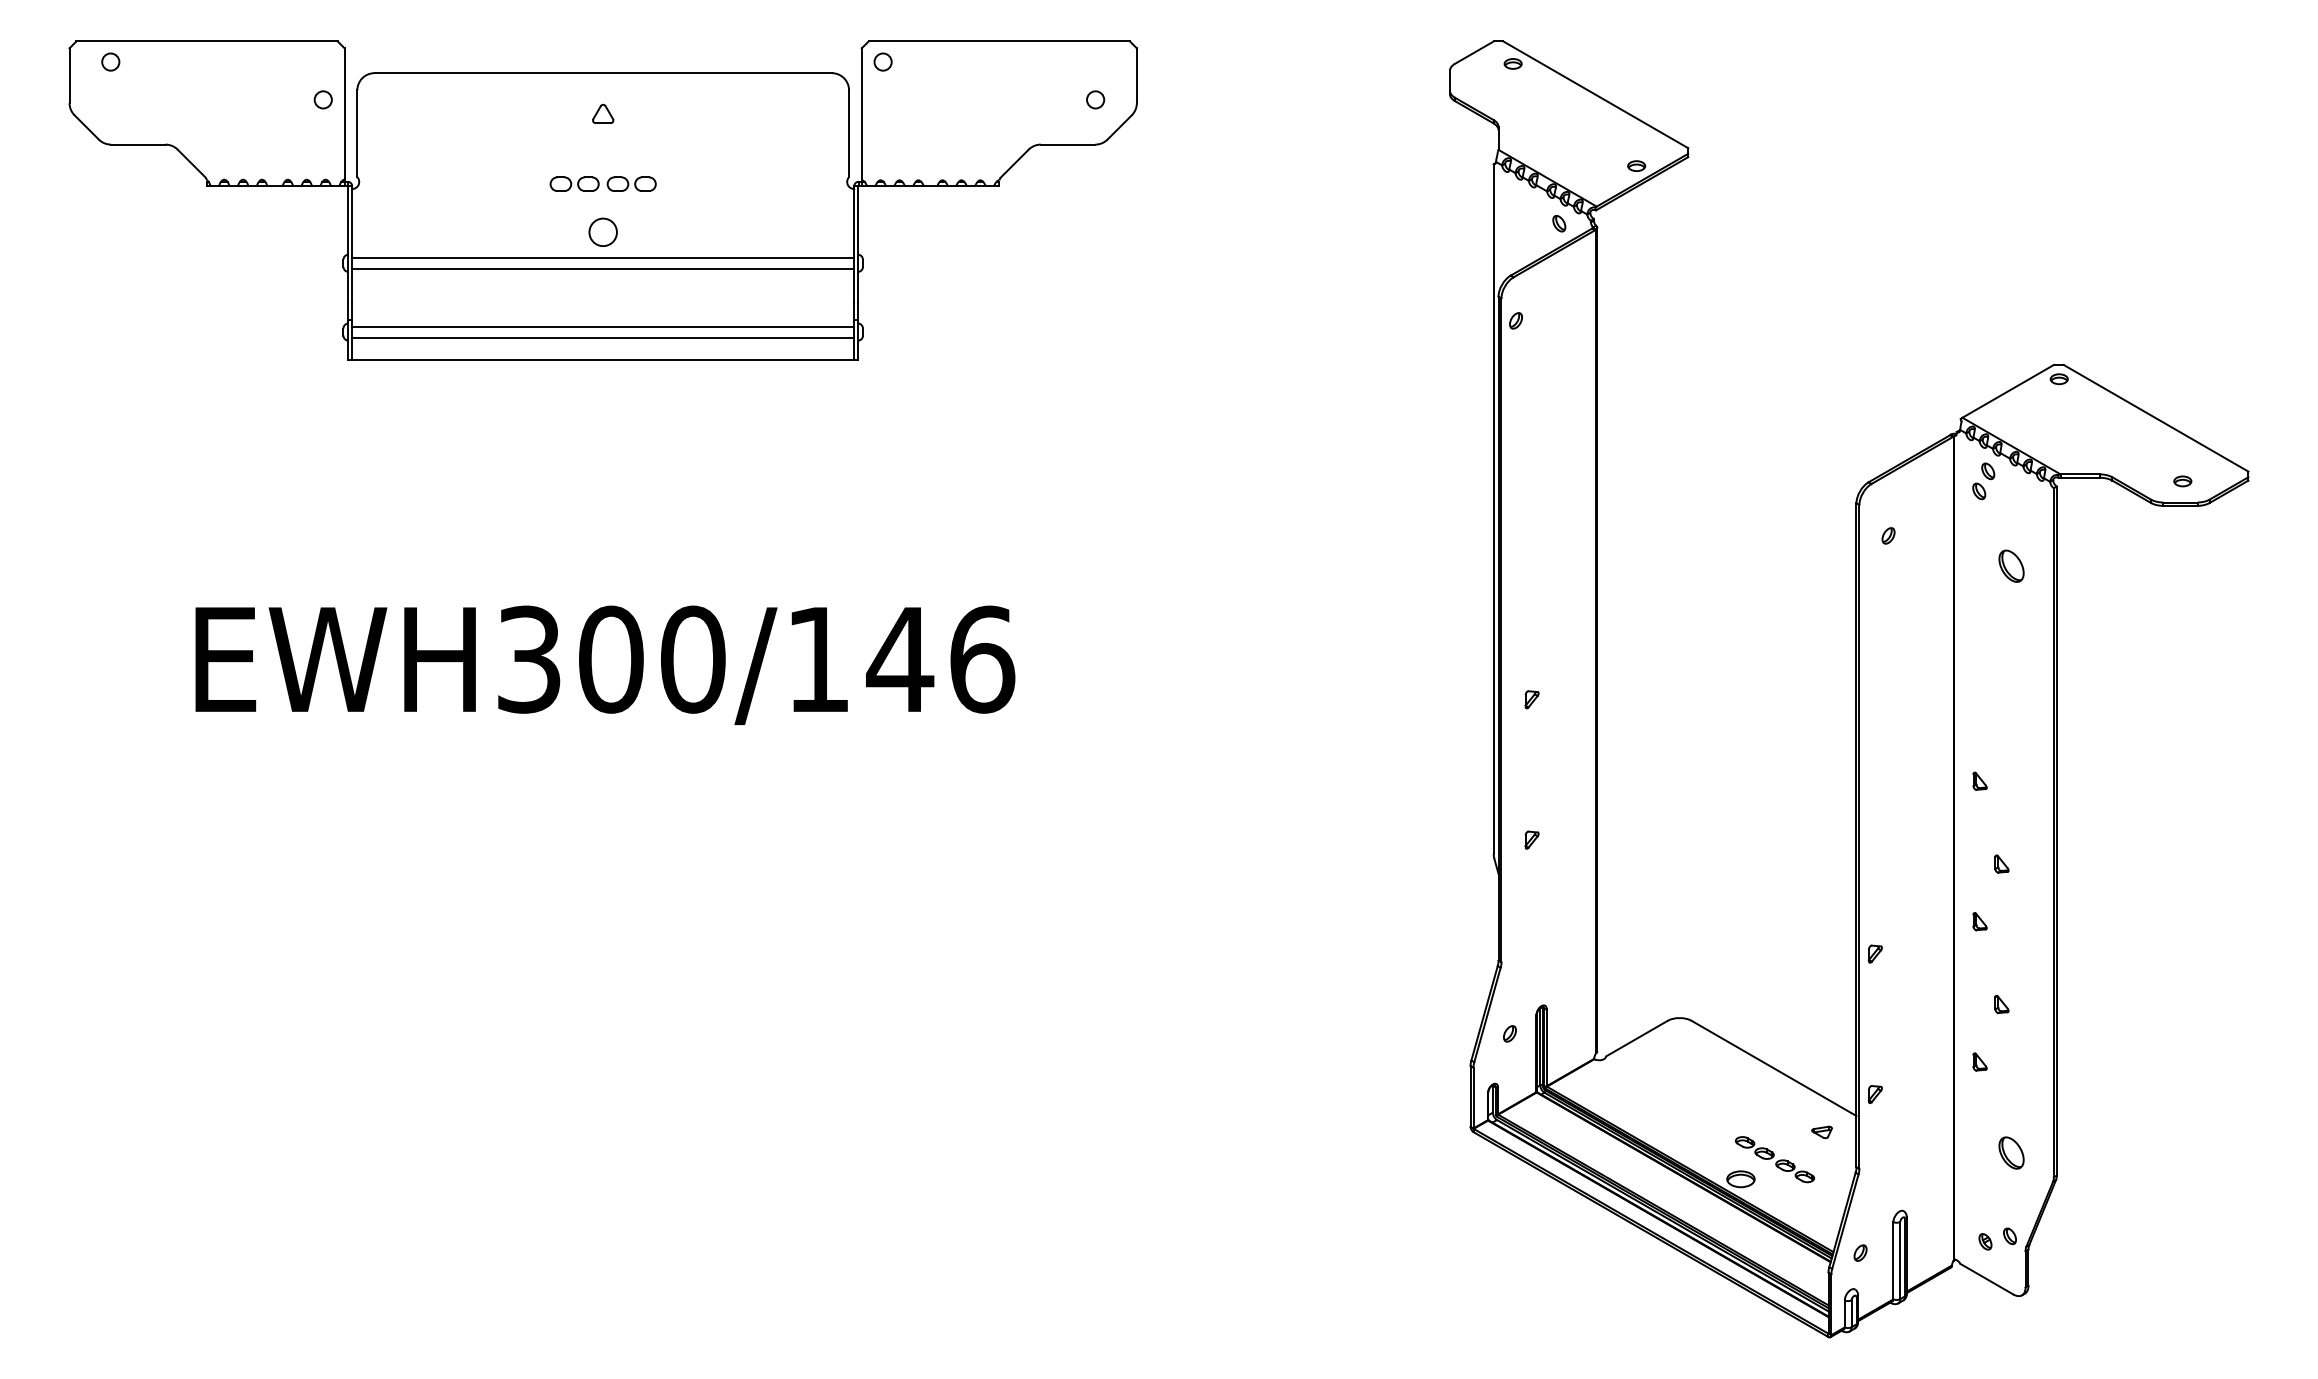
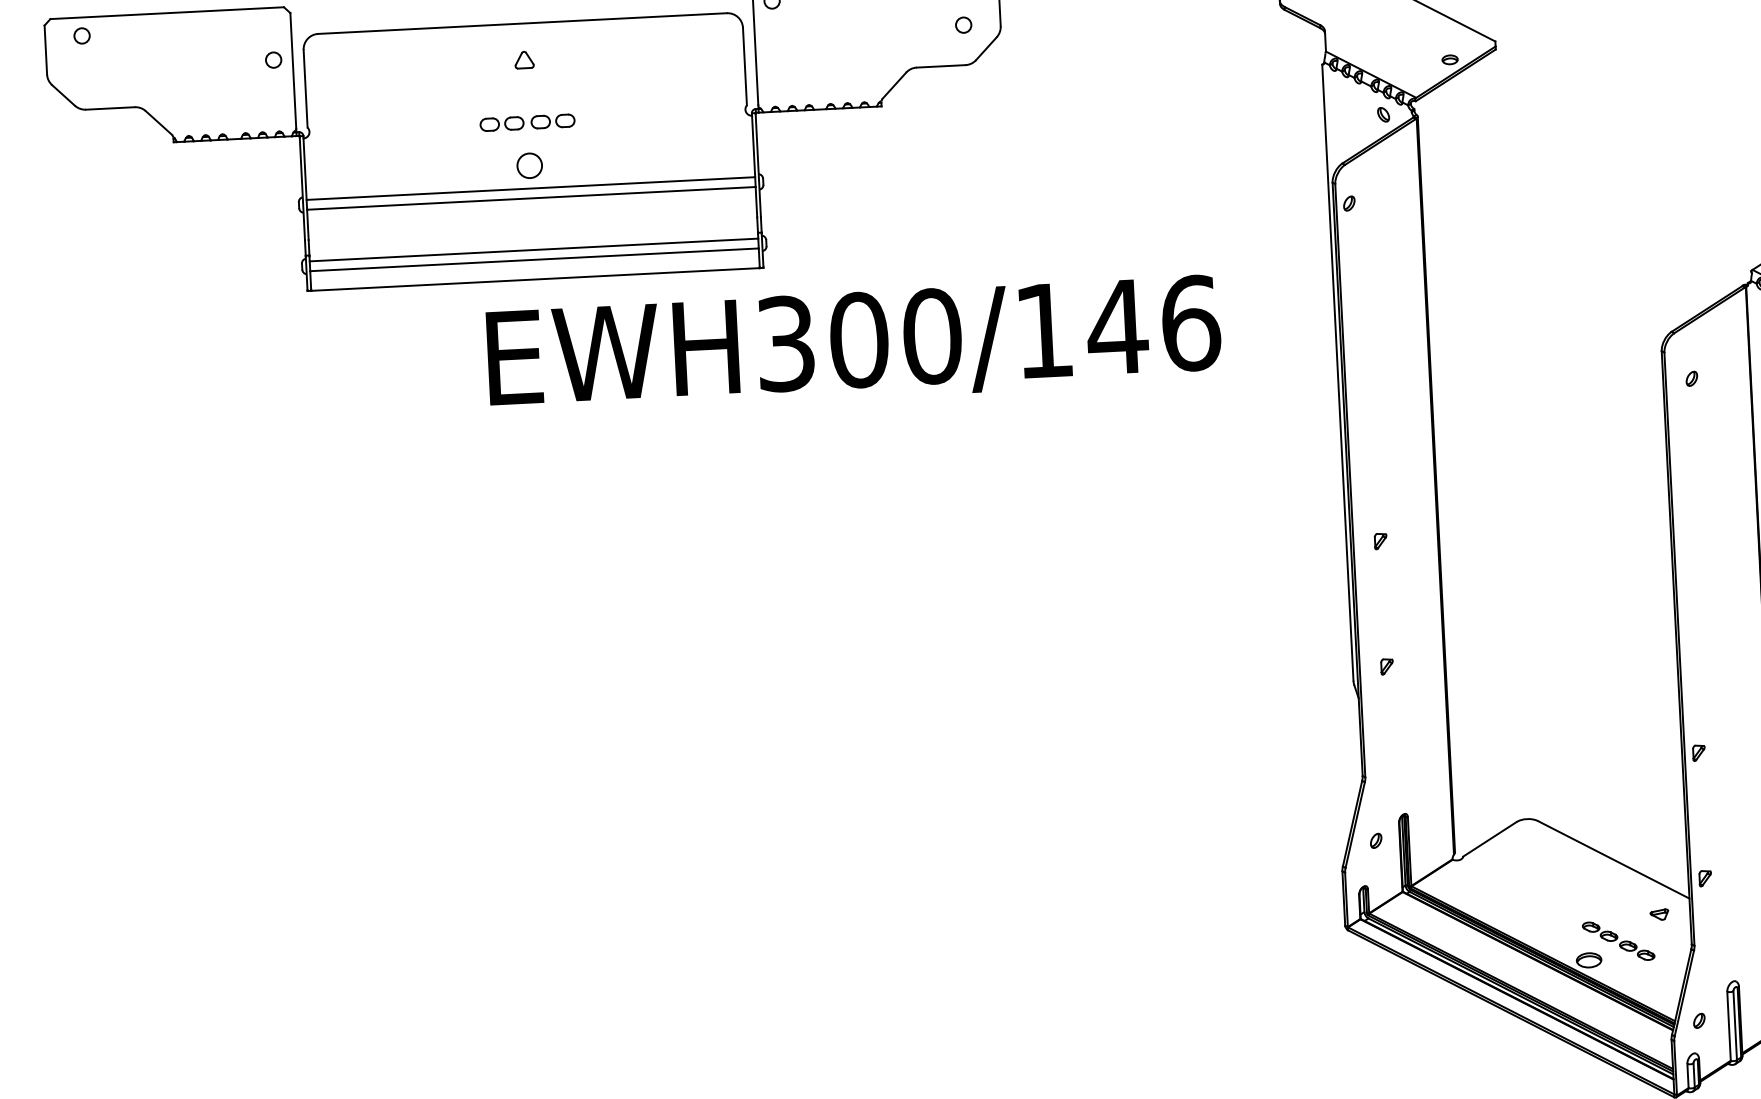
text: (605, 664) -> (854, 344), moved

